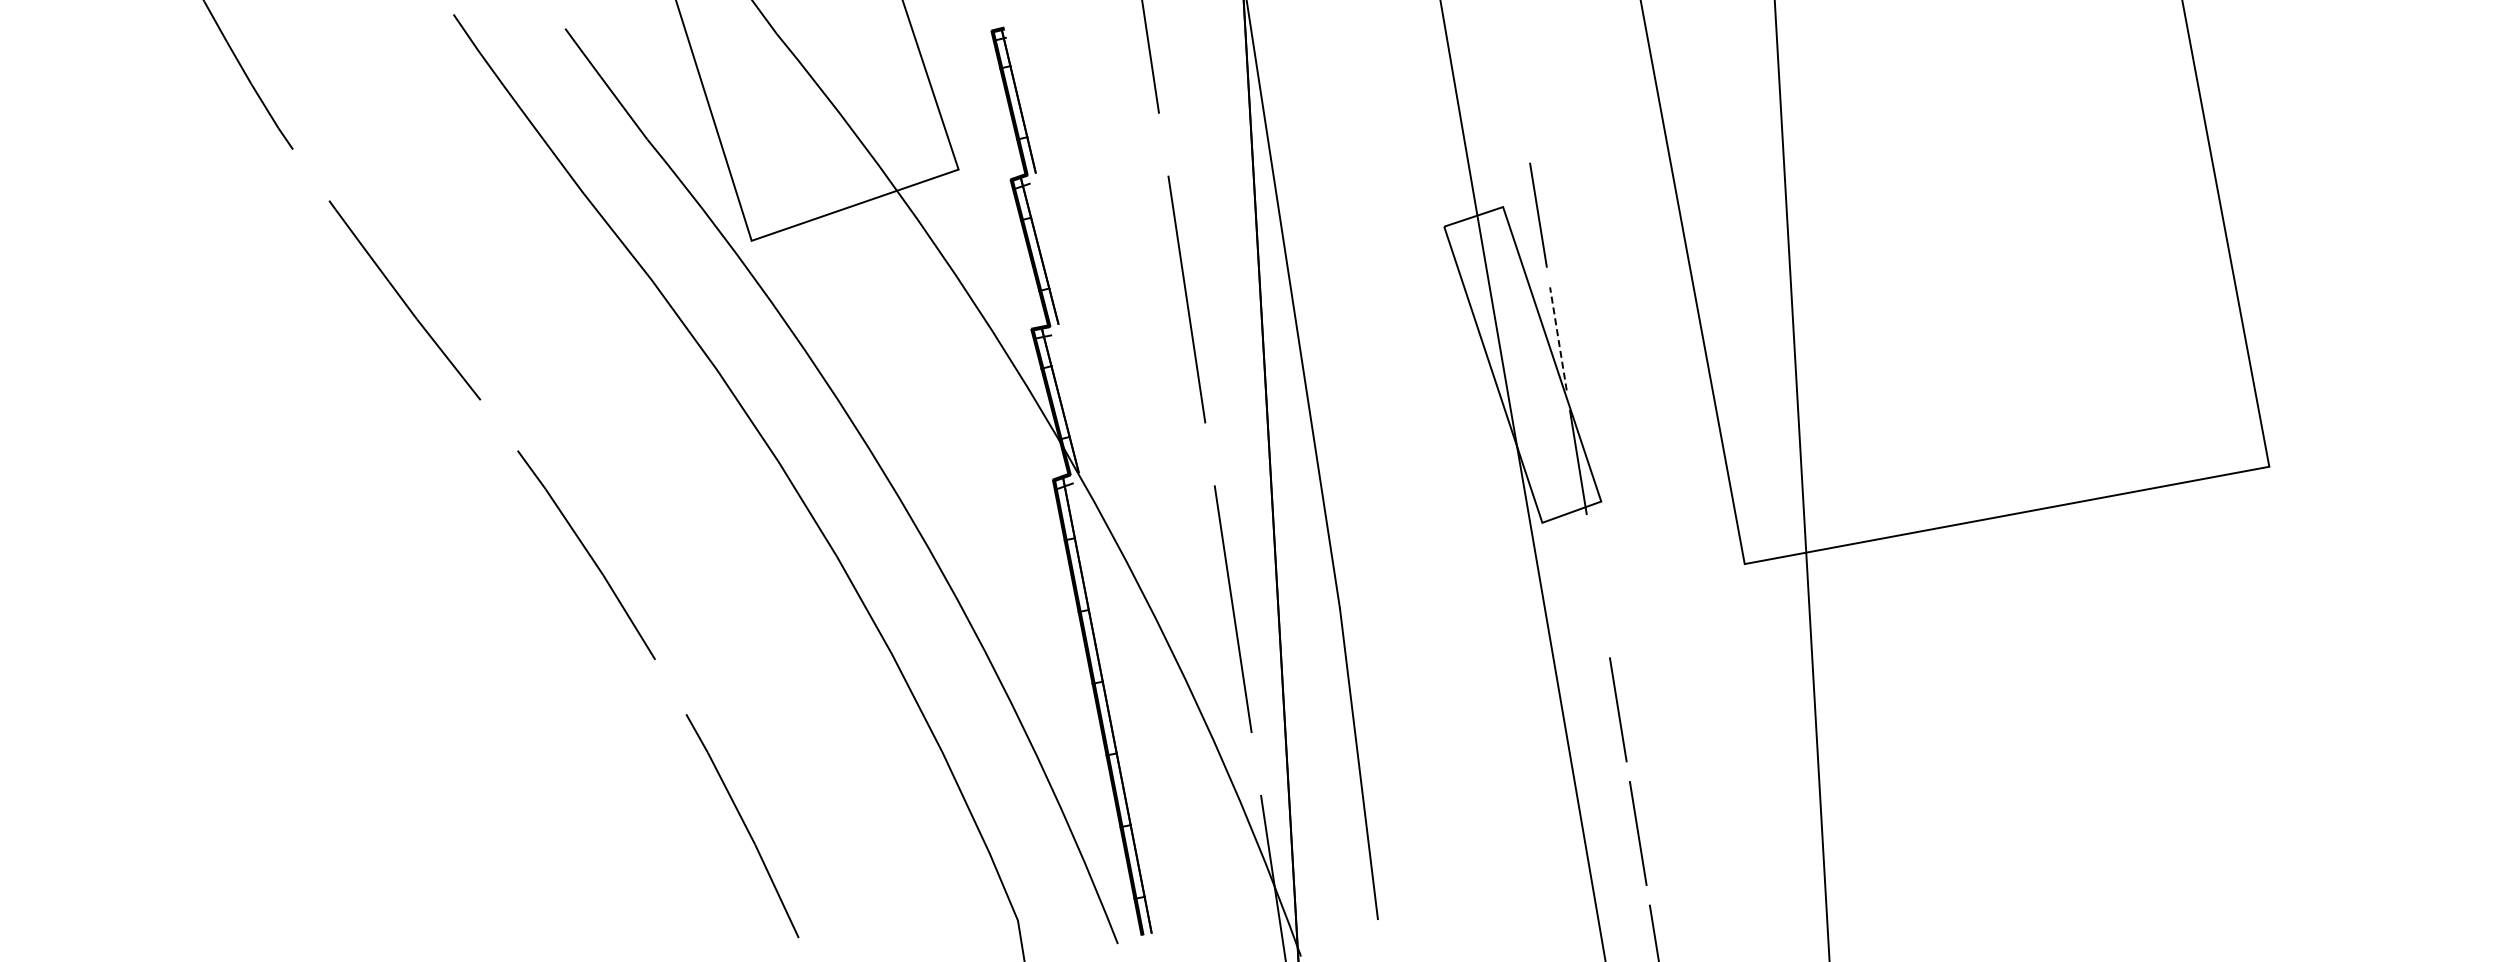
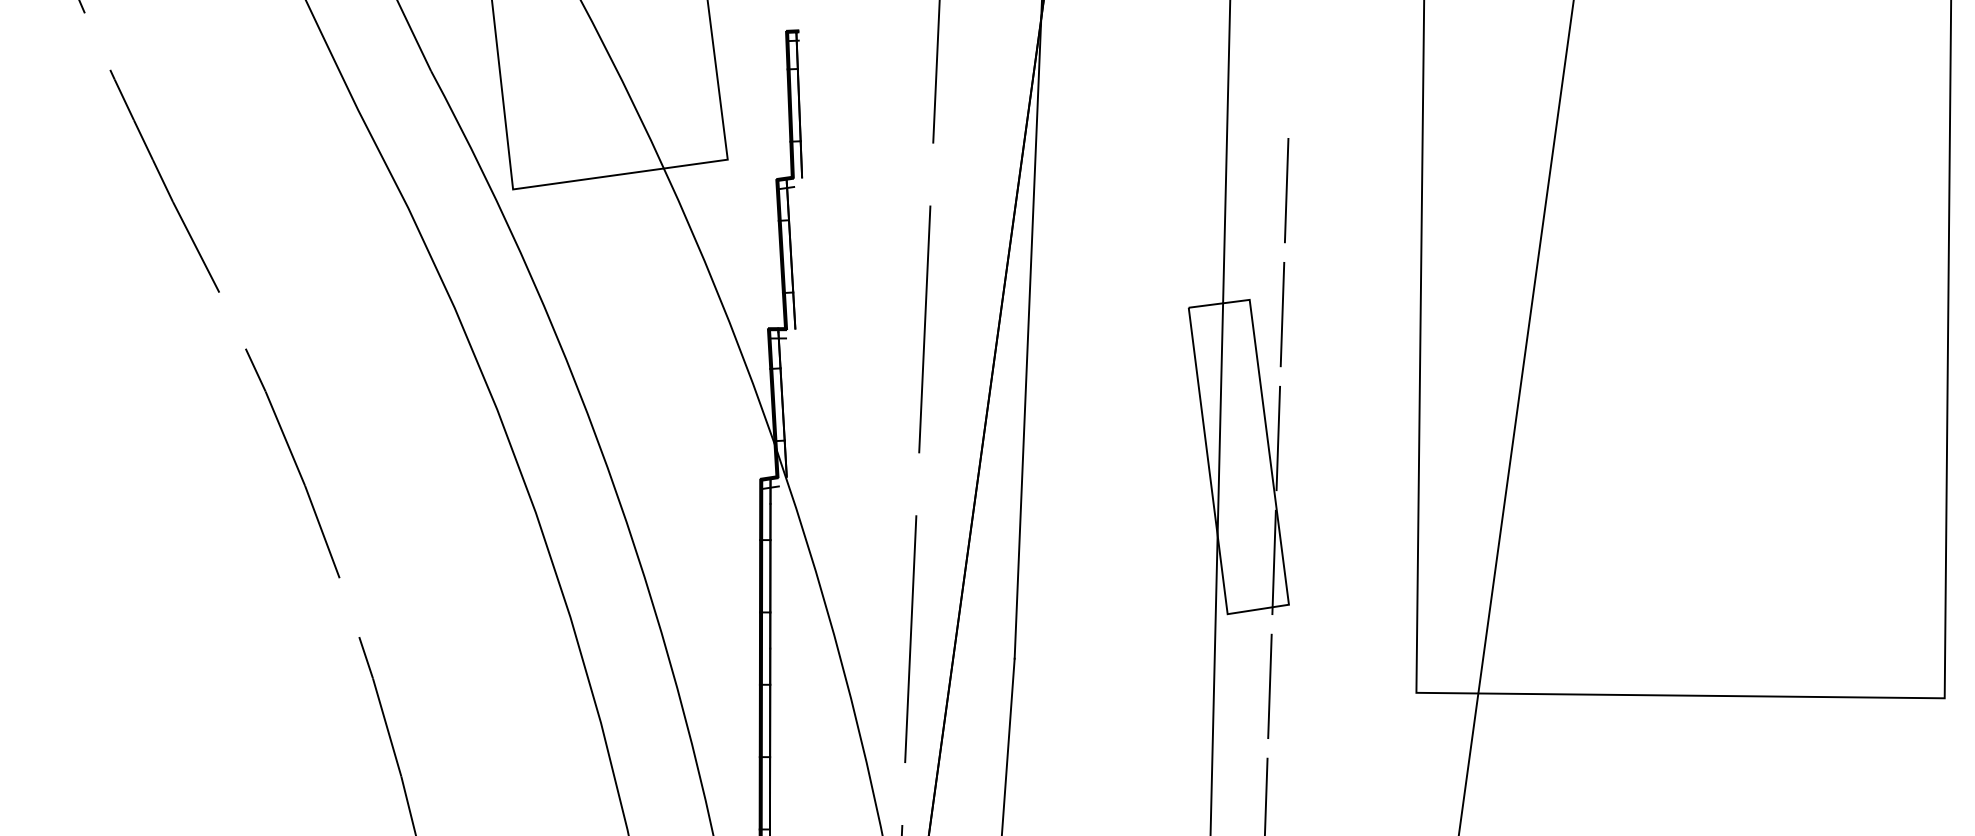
line: (1518, 91) -> (1286, 190), added
line: (1558, 338) -> (1278, 438), dashed -> solid
line: (1598, 585) -> (1270, 685), added

